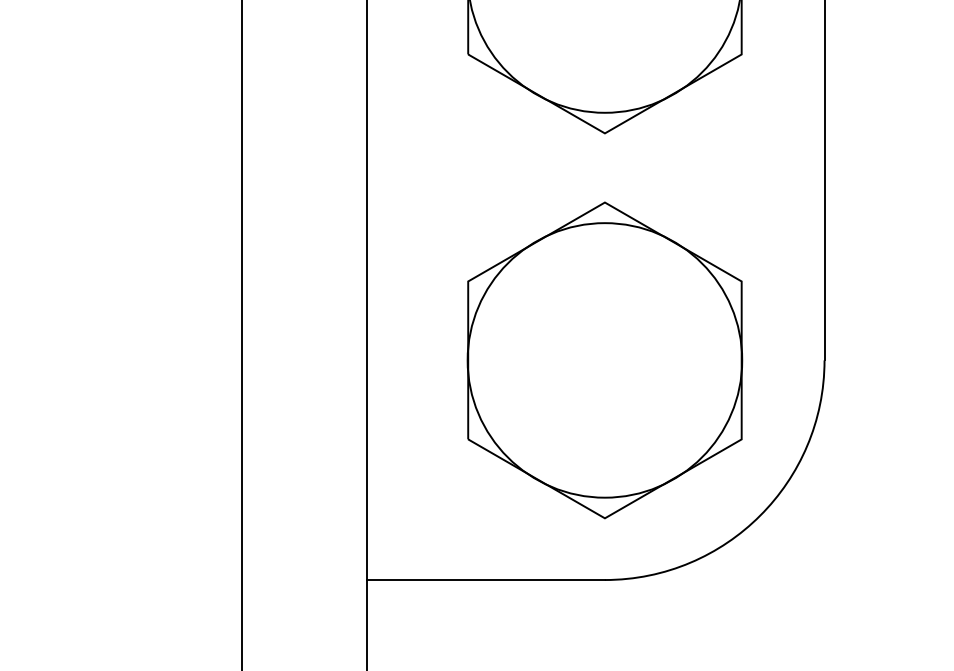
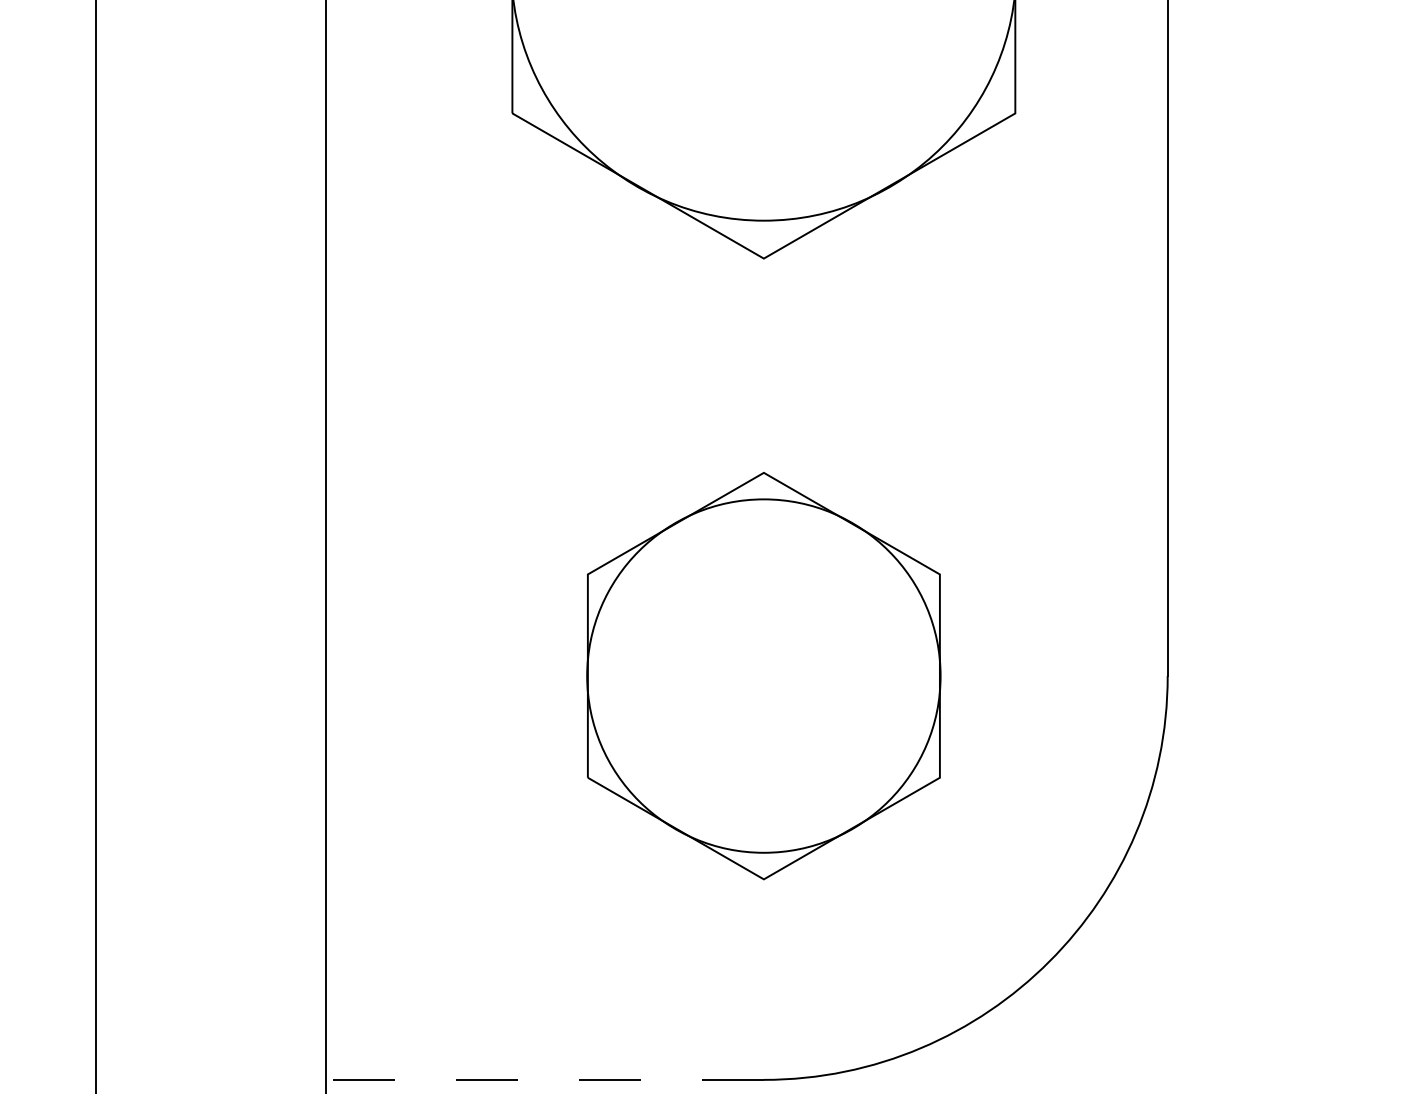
part: (604, 360) -> (763, 676), size x0.7
line: (485, 580) -> (544, 1080), solid -> dashed

